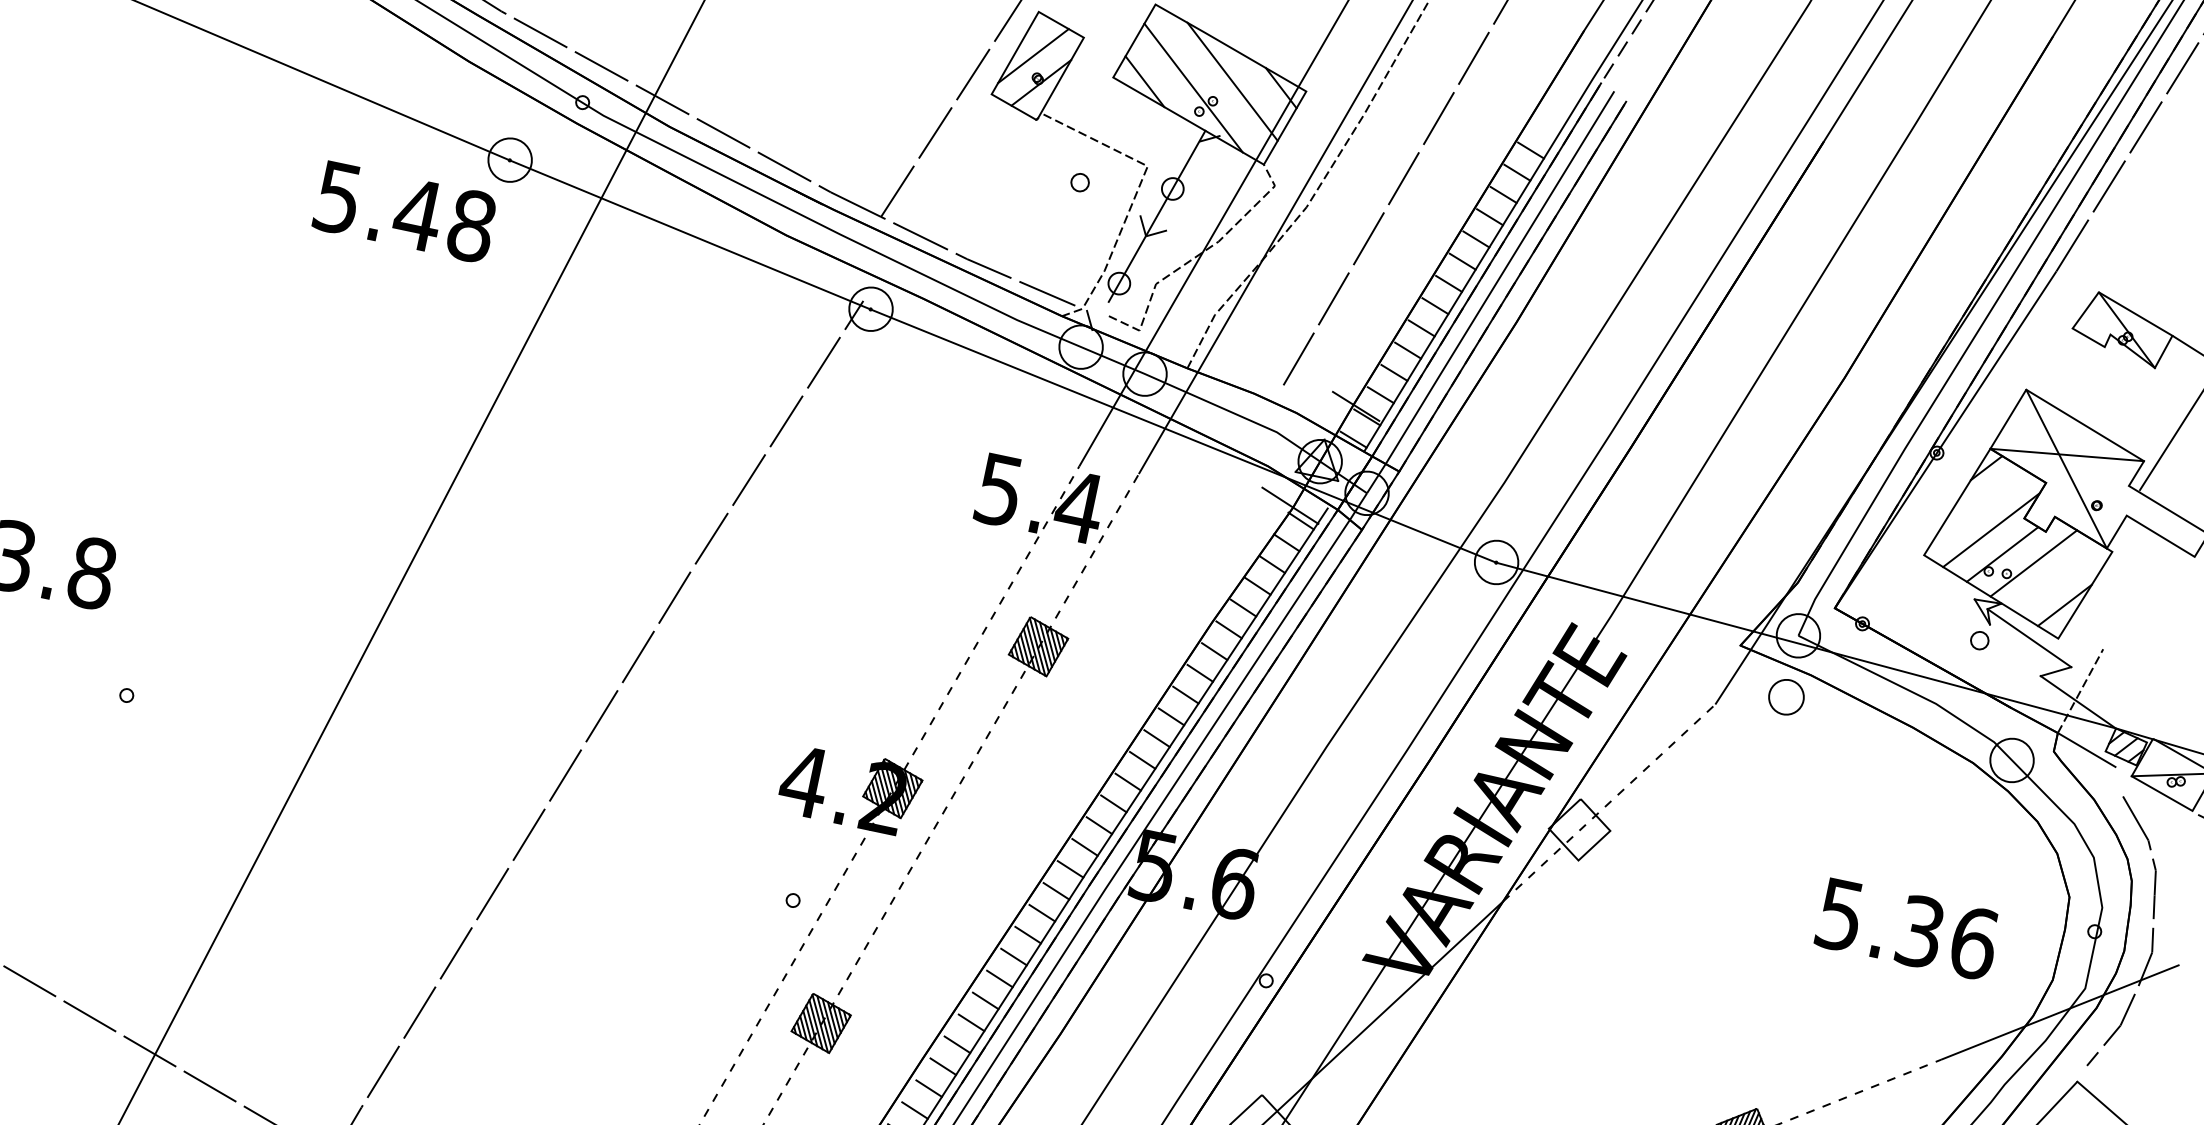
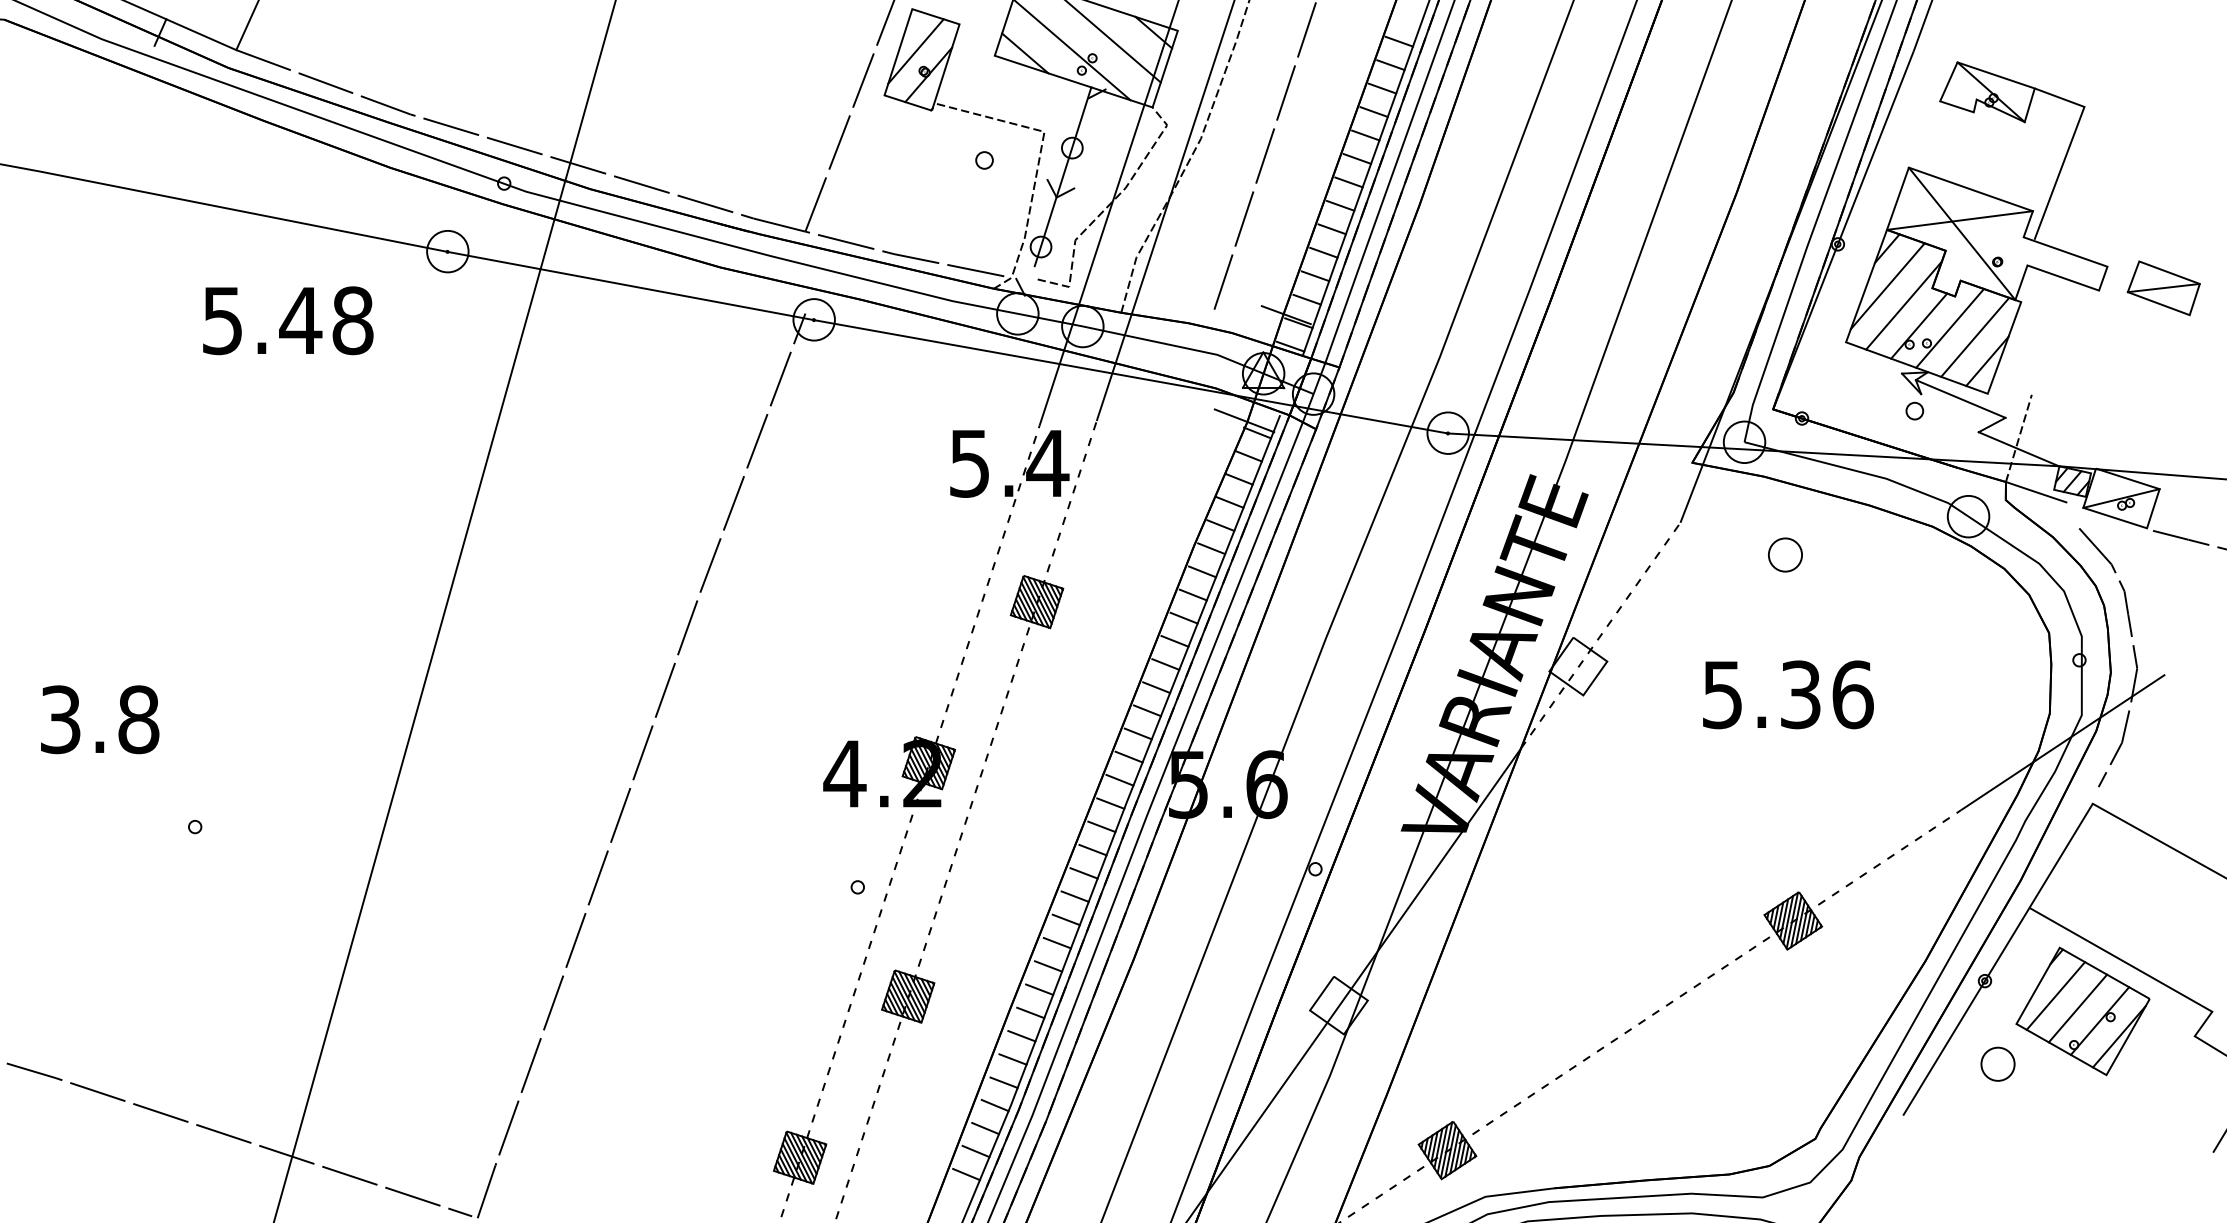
text: (405, 211) -> (288, 320), moved
line: (1978, 506) -> (1887, 286), added
line: (2058, 577) -> (1975, 336), added
part: (1786, 696) -> (1785, 554), moved
text: (1907, 928) -> (1788, 694), moved

